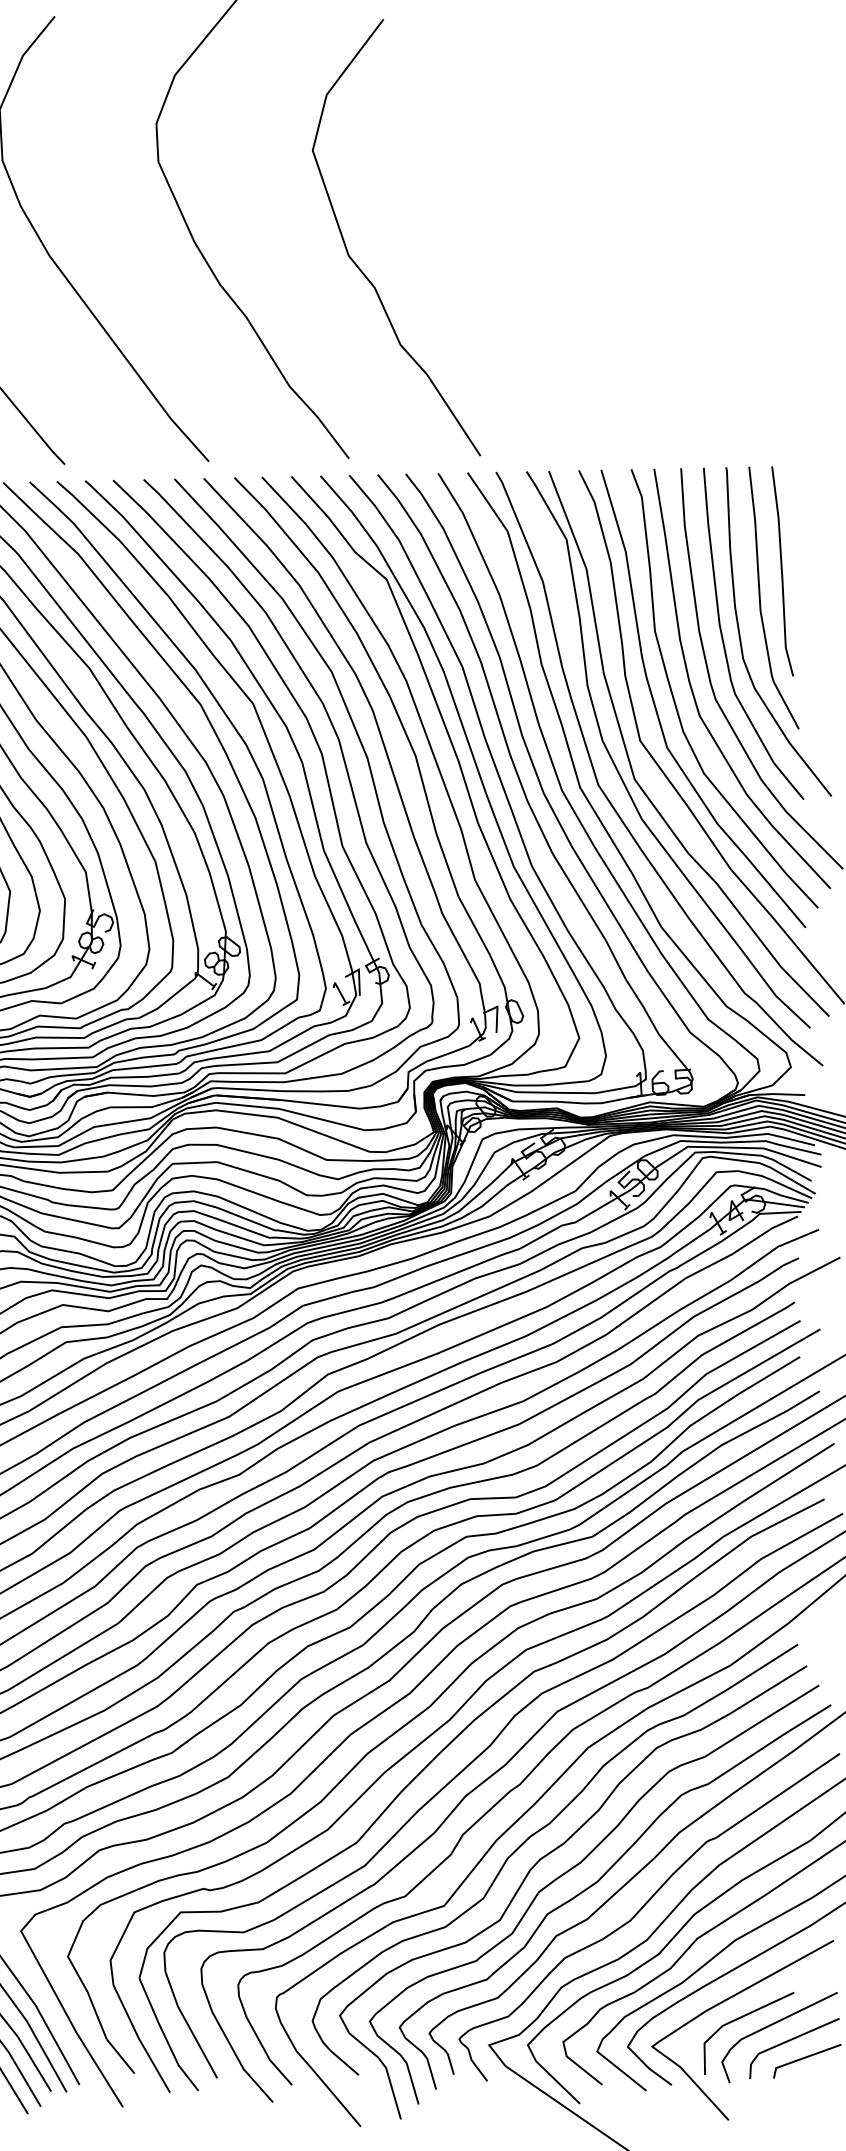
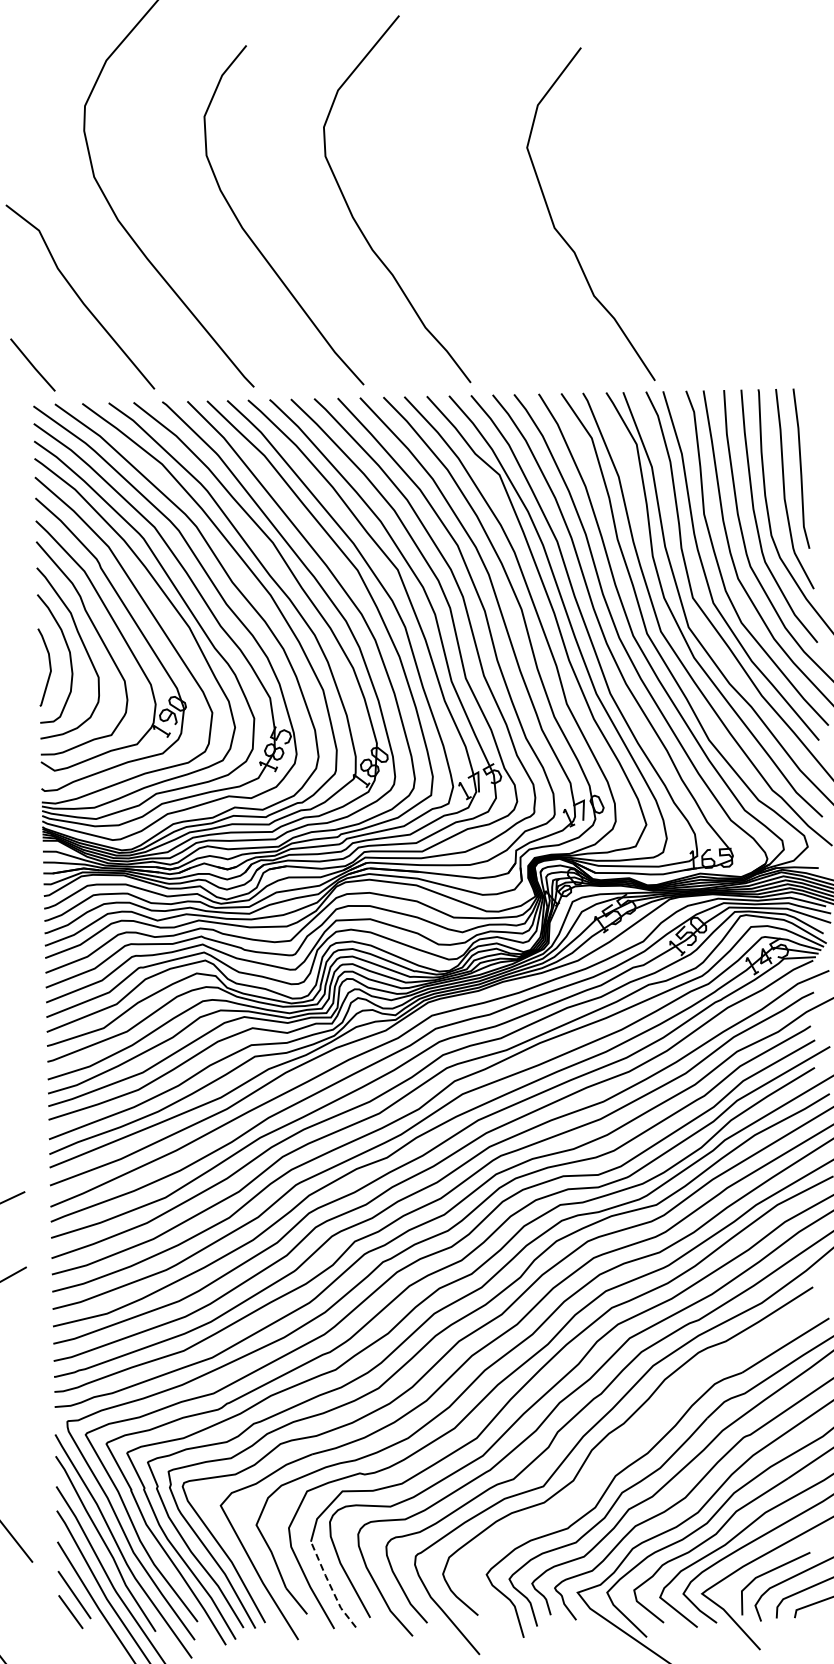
part: (357, 264) -> (561, 234), moved
curve: (547, 1856) -> (622, 1448), removed
line: (165, 2035) -> (330, 1585), solid -> dashed

